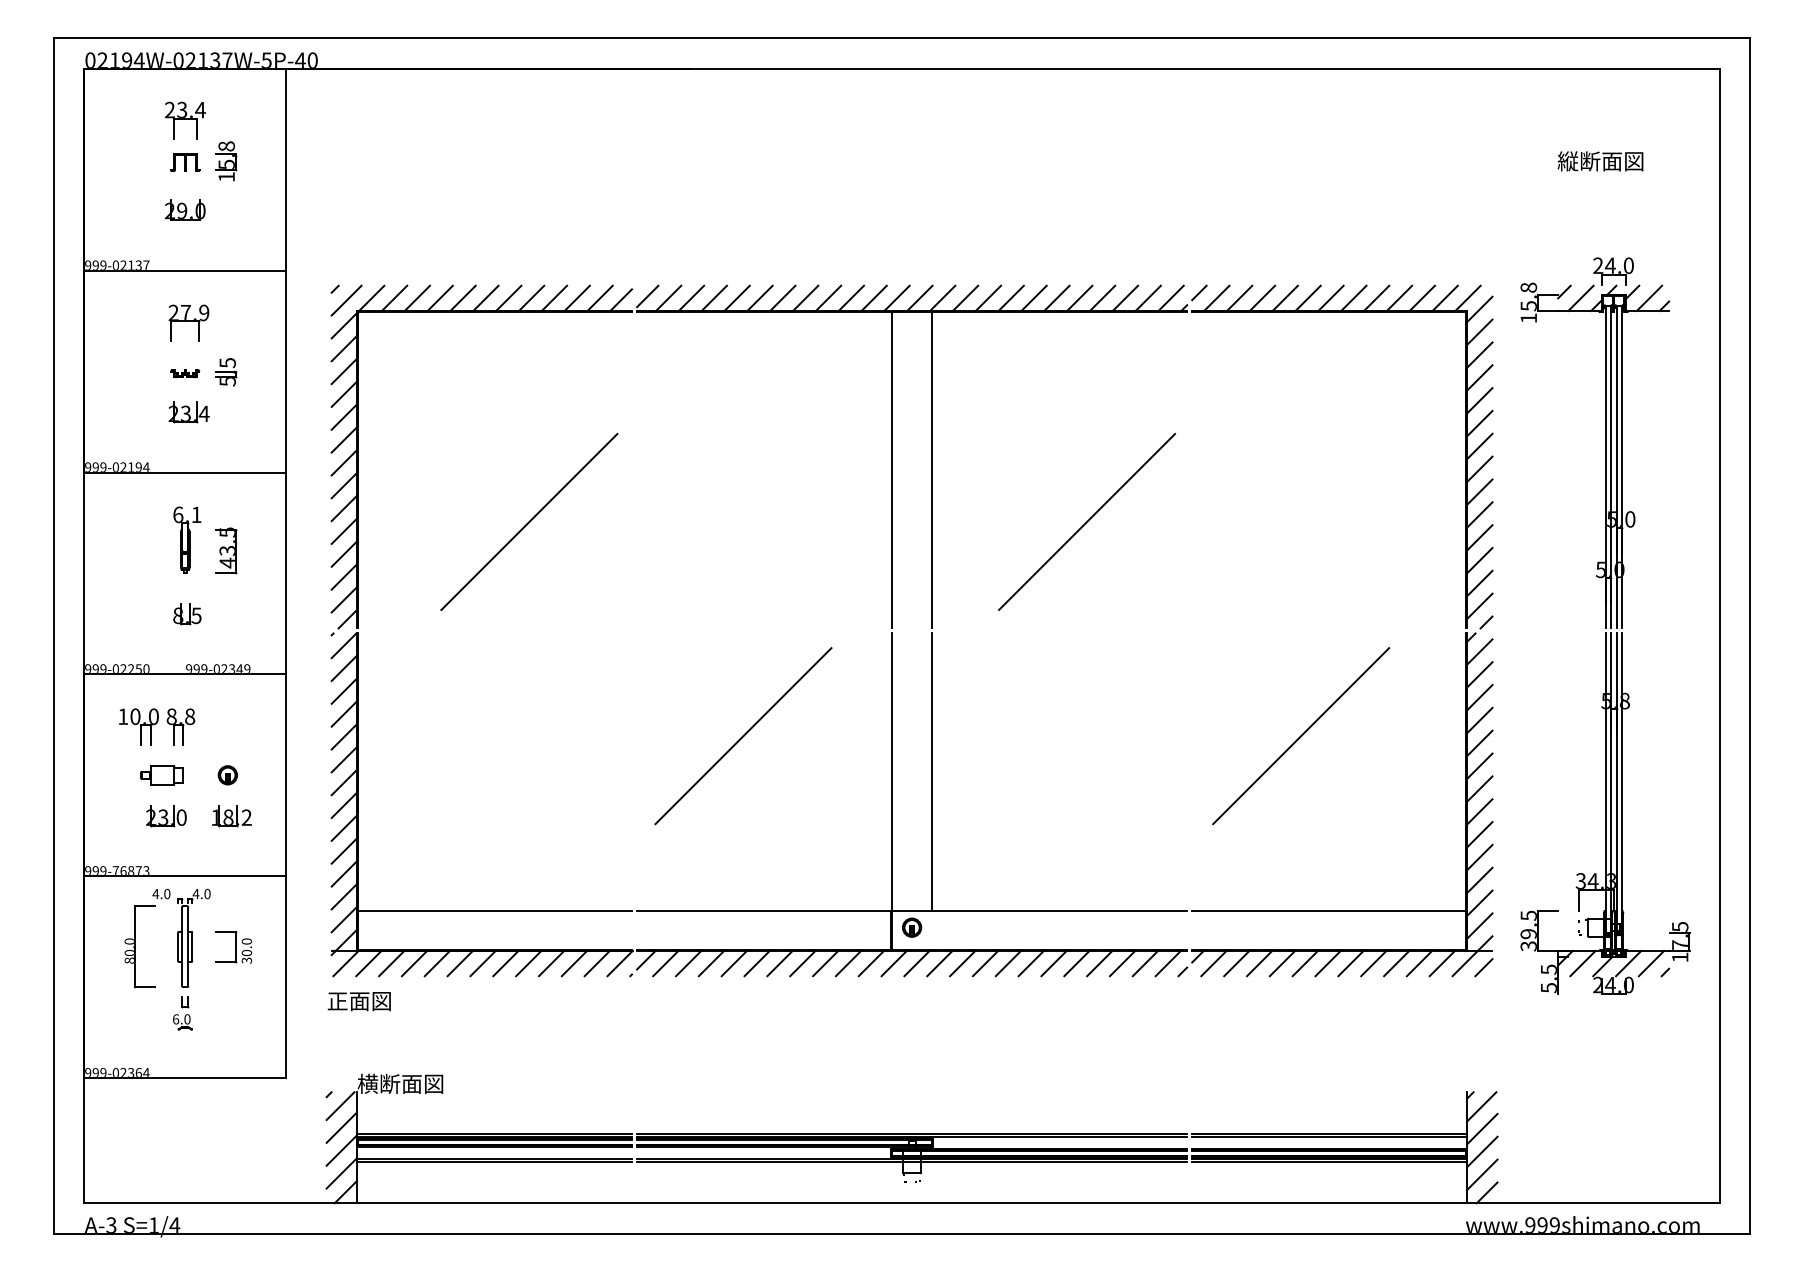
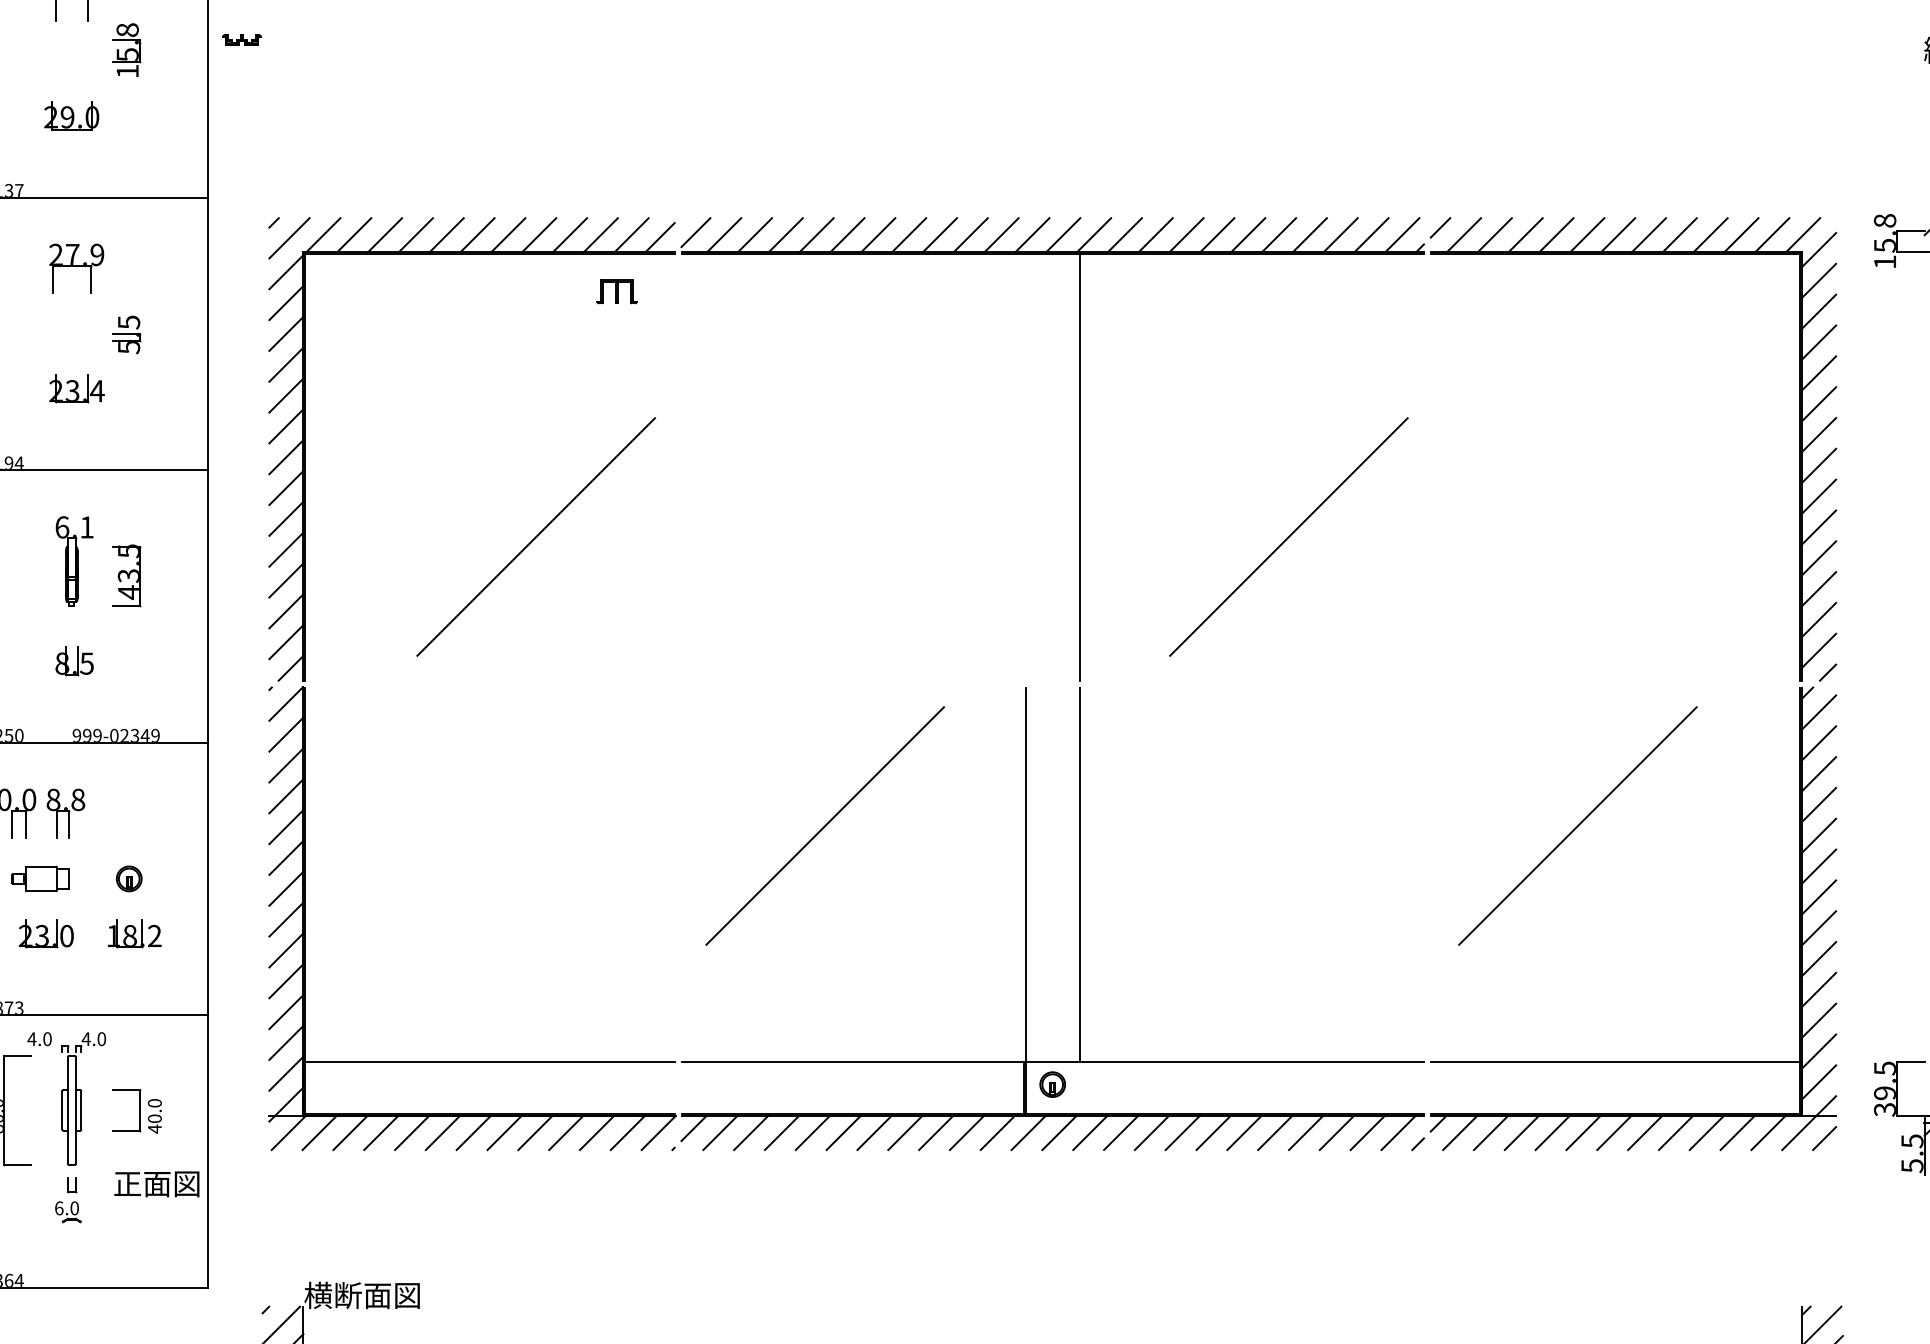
part: (184, 162) -> (615, 292), moved
part: (185, 373) -> (242, 39), moved
line: (891, 470) -> (1024, 467), removed
text: (246, 960) -> (154, 1128), 30.0 -> 40.0
text: (358, 1001) -> (155, 1184), moved

